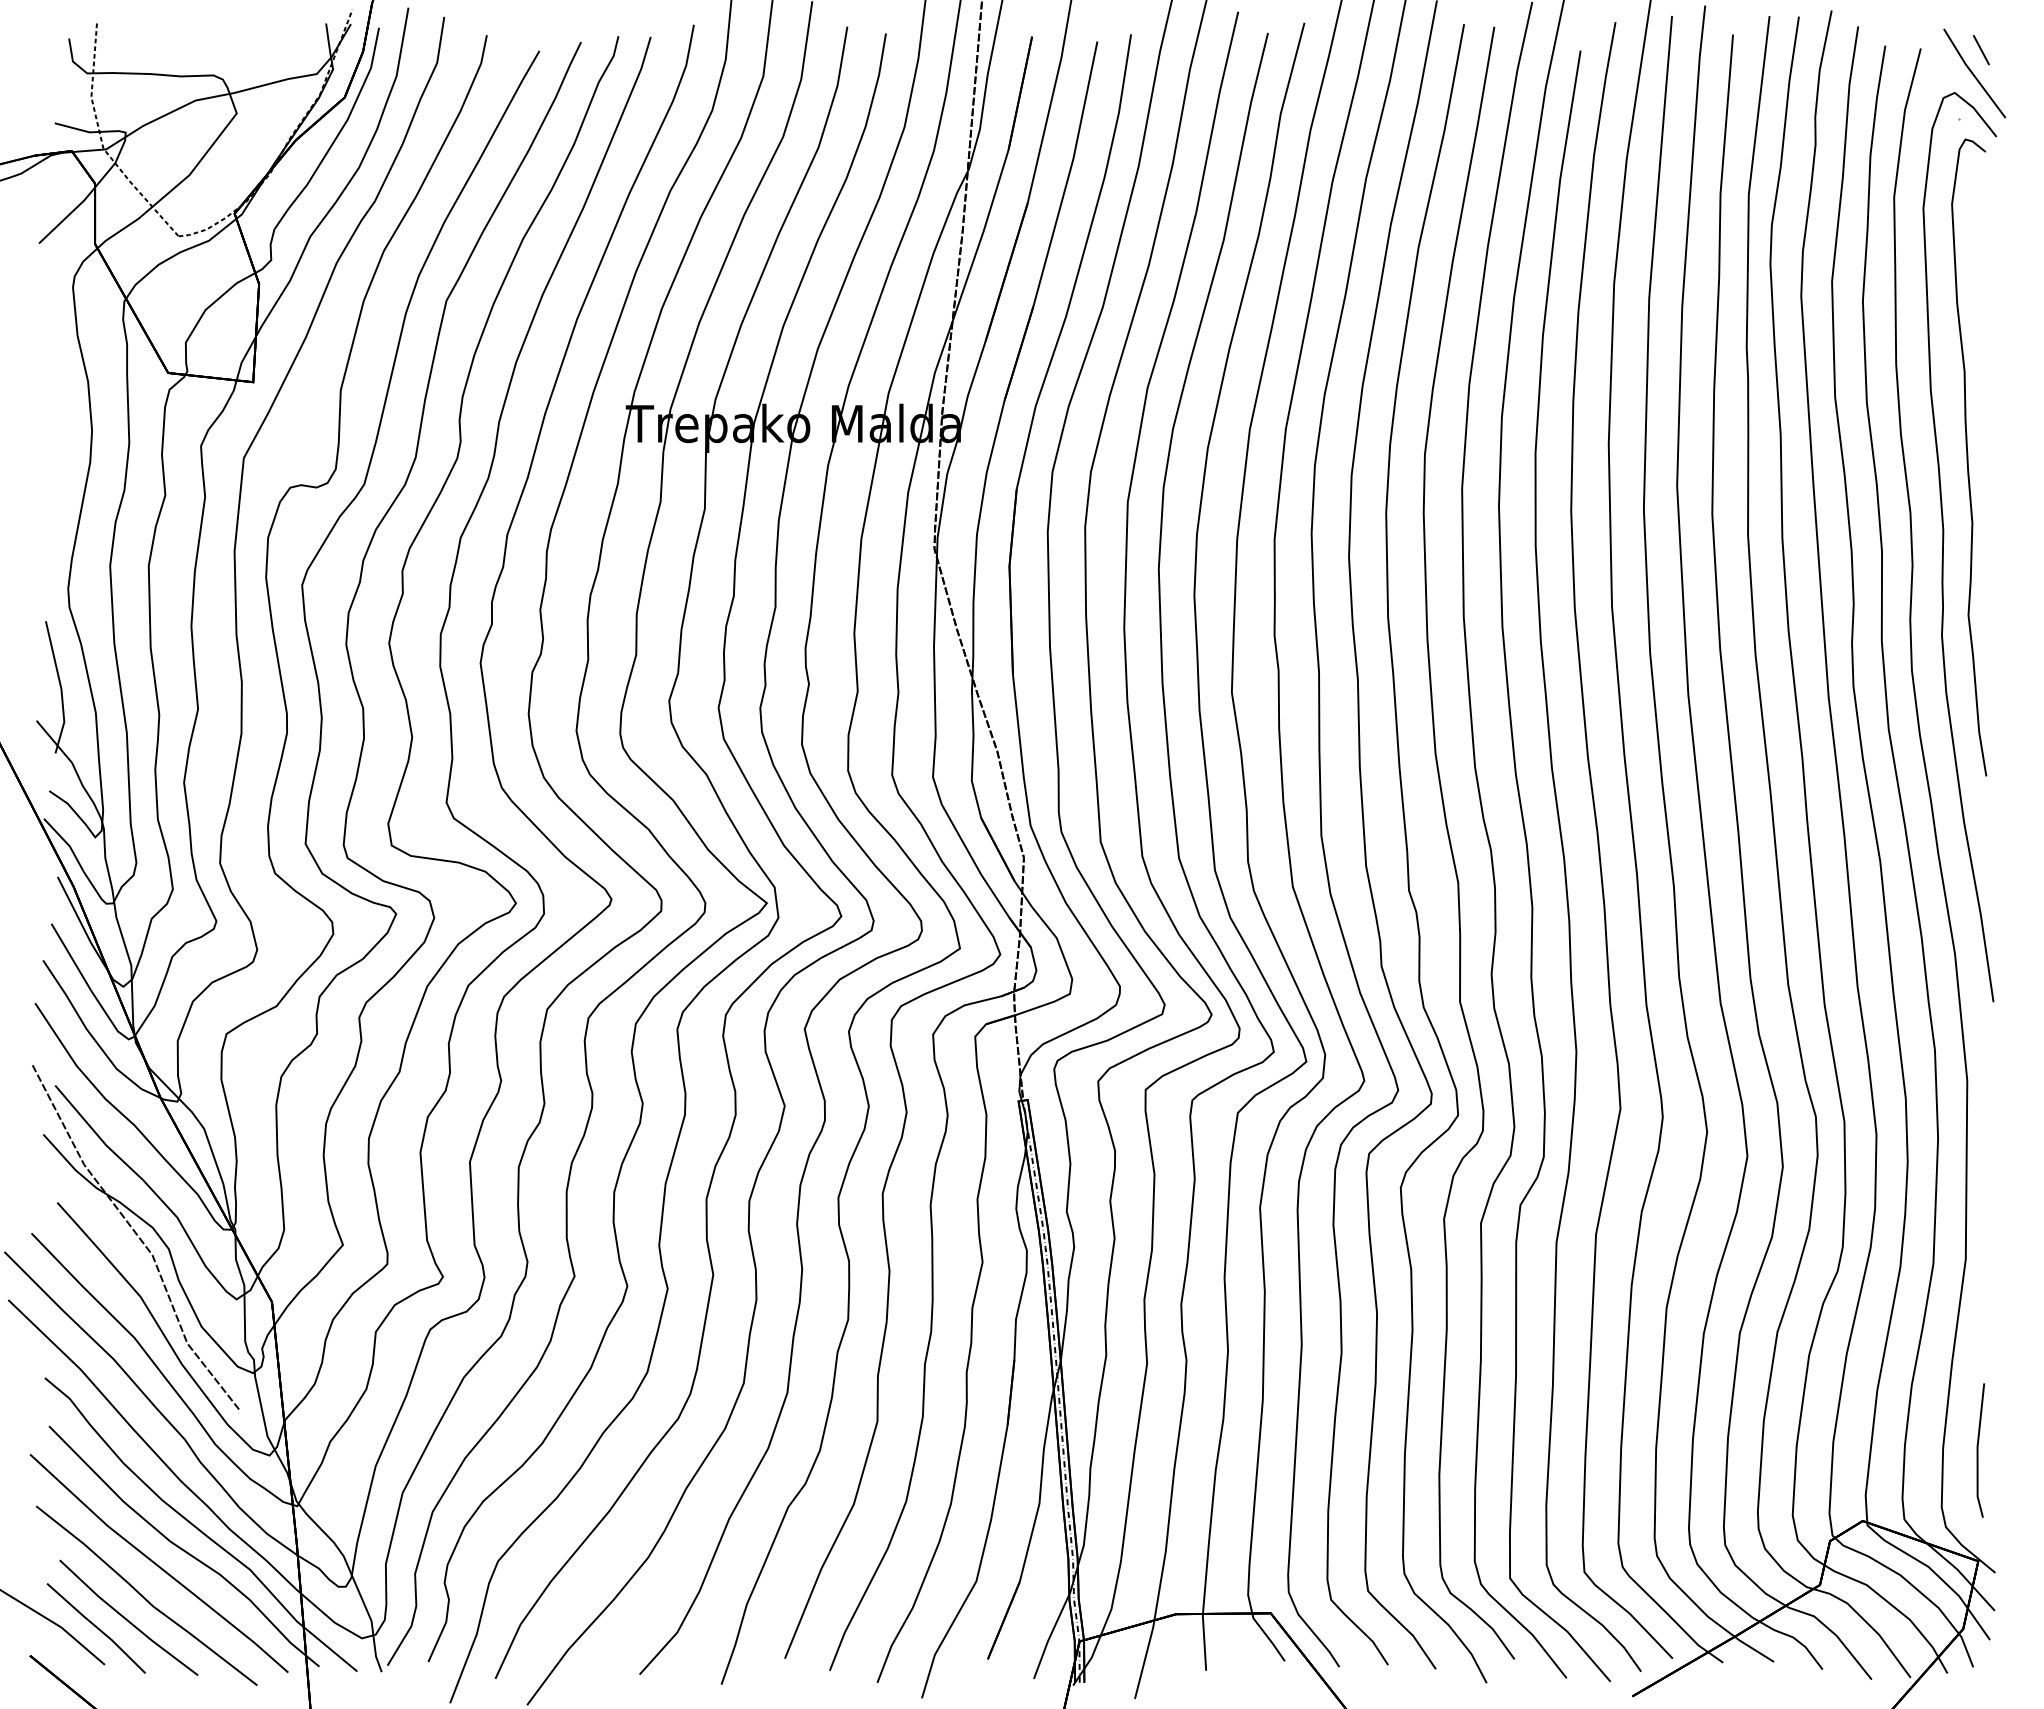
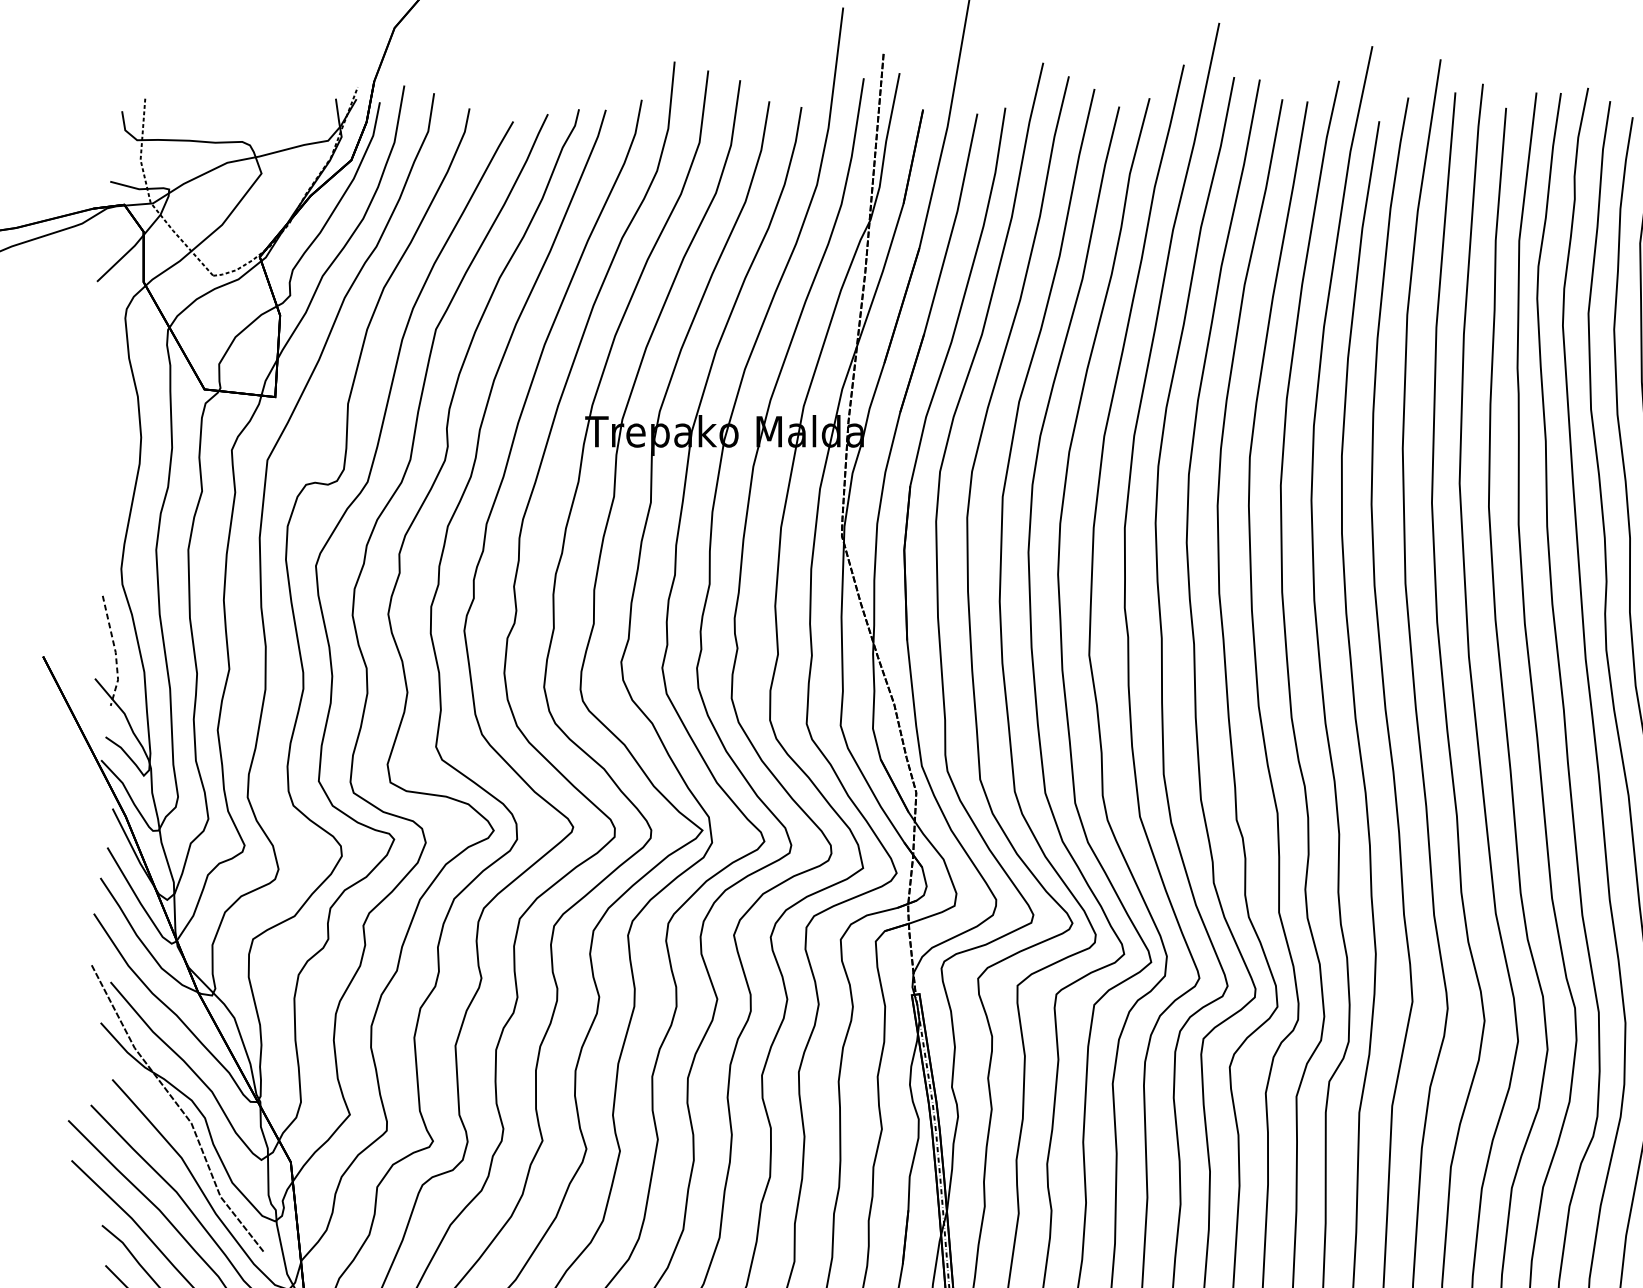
line: (61, 689) -> (115, 652), solid -> dashed

